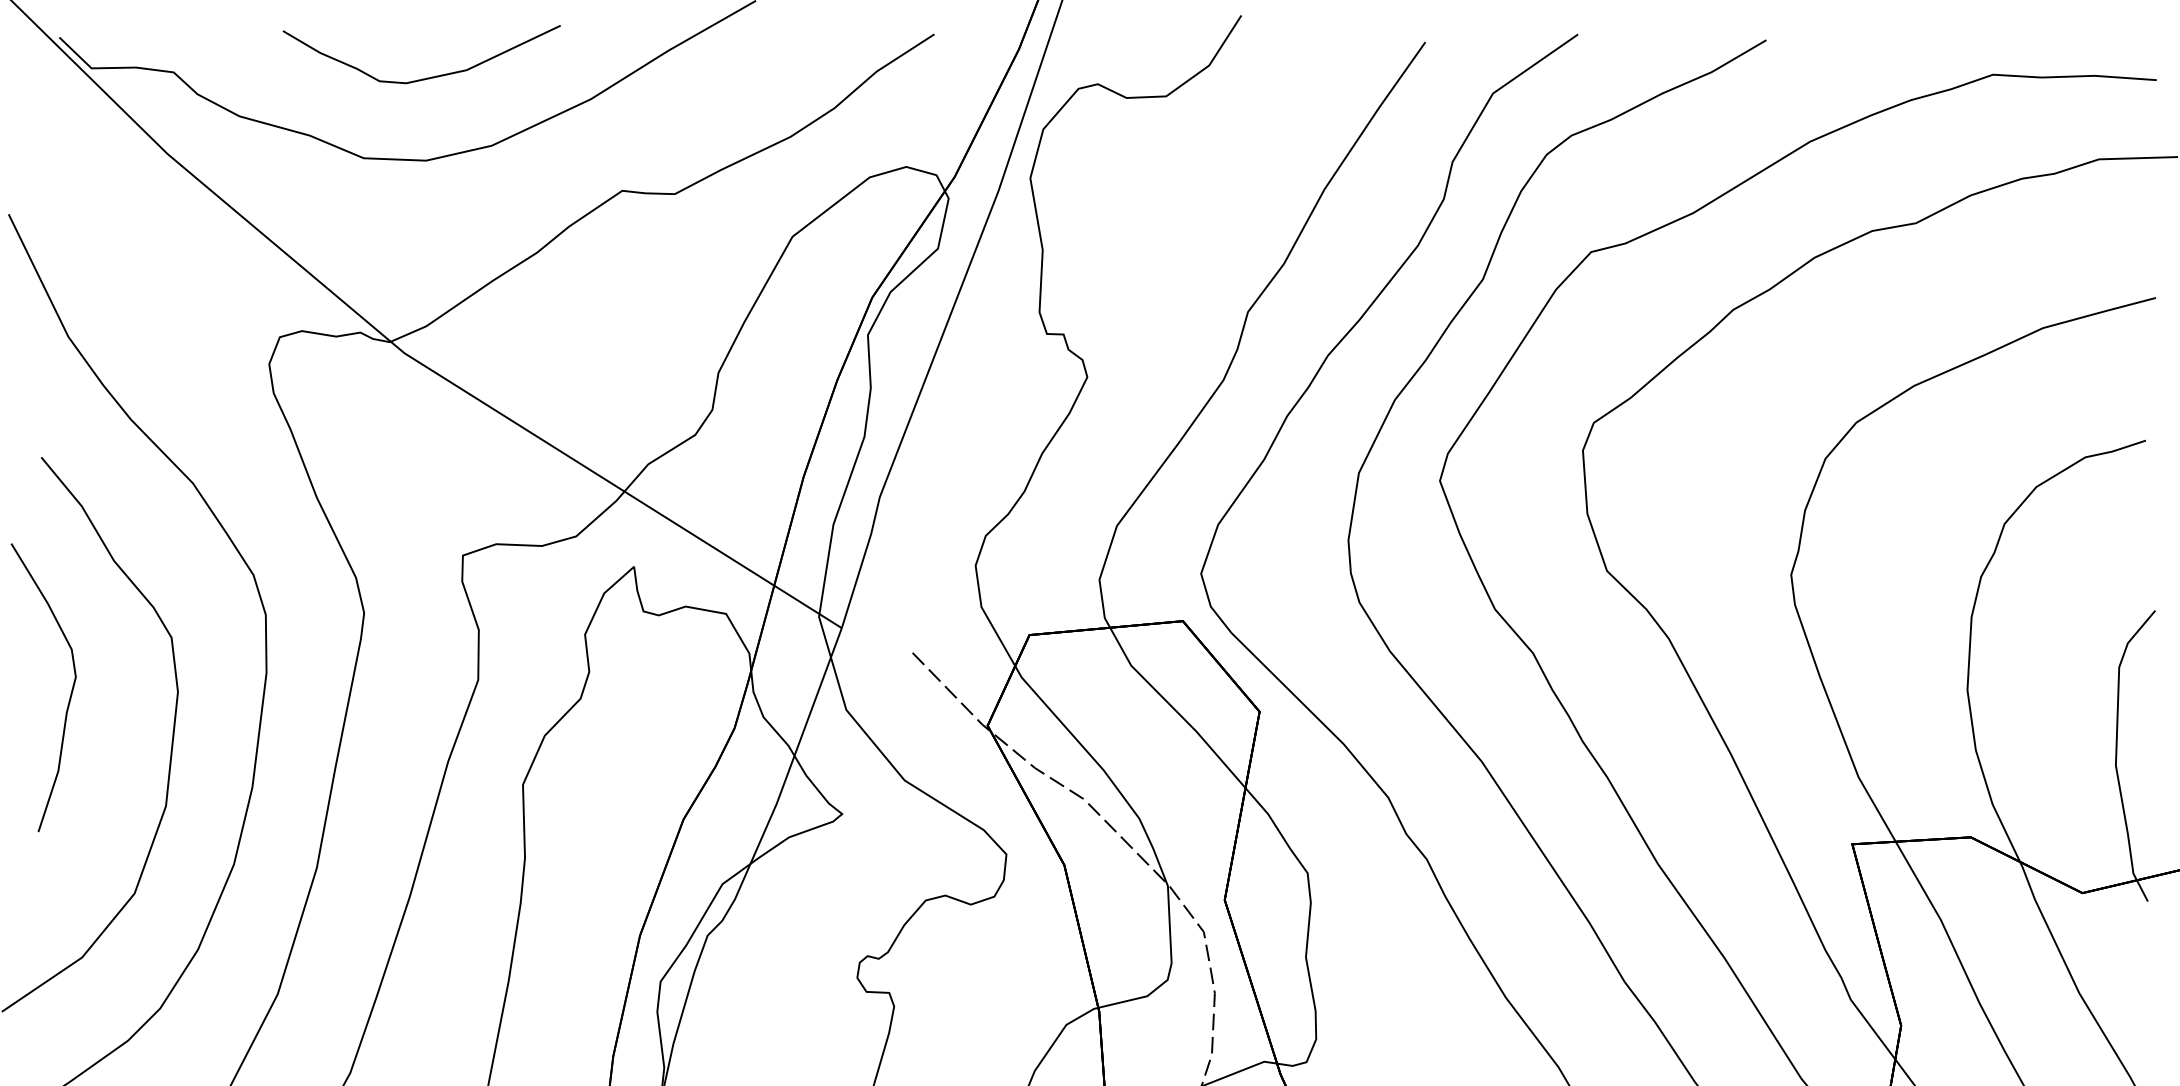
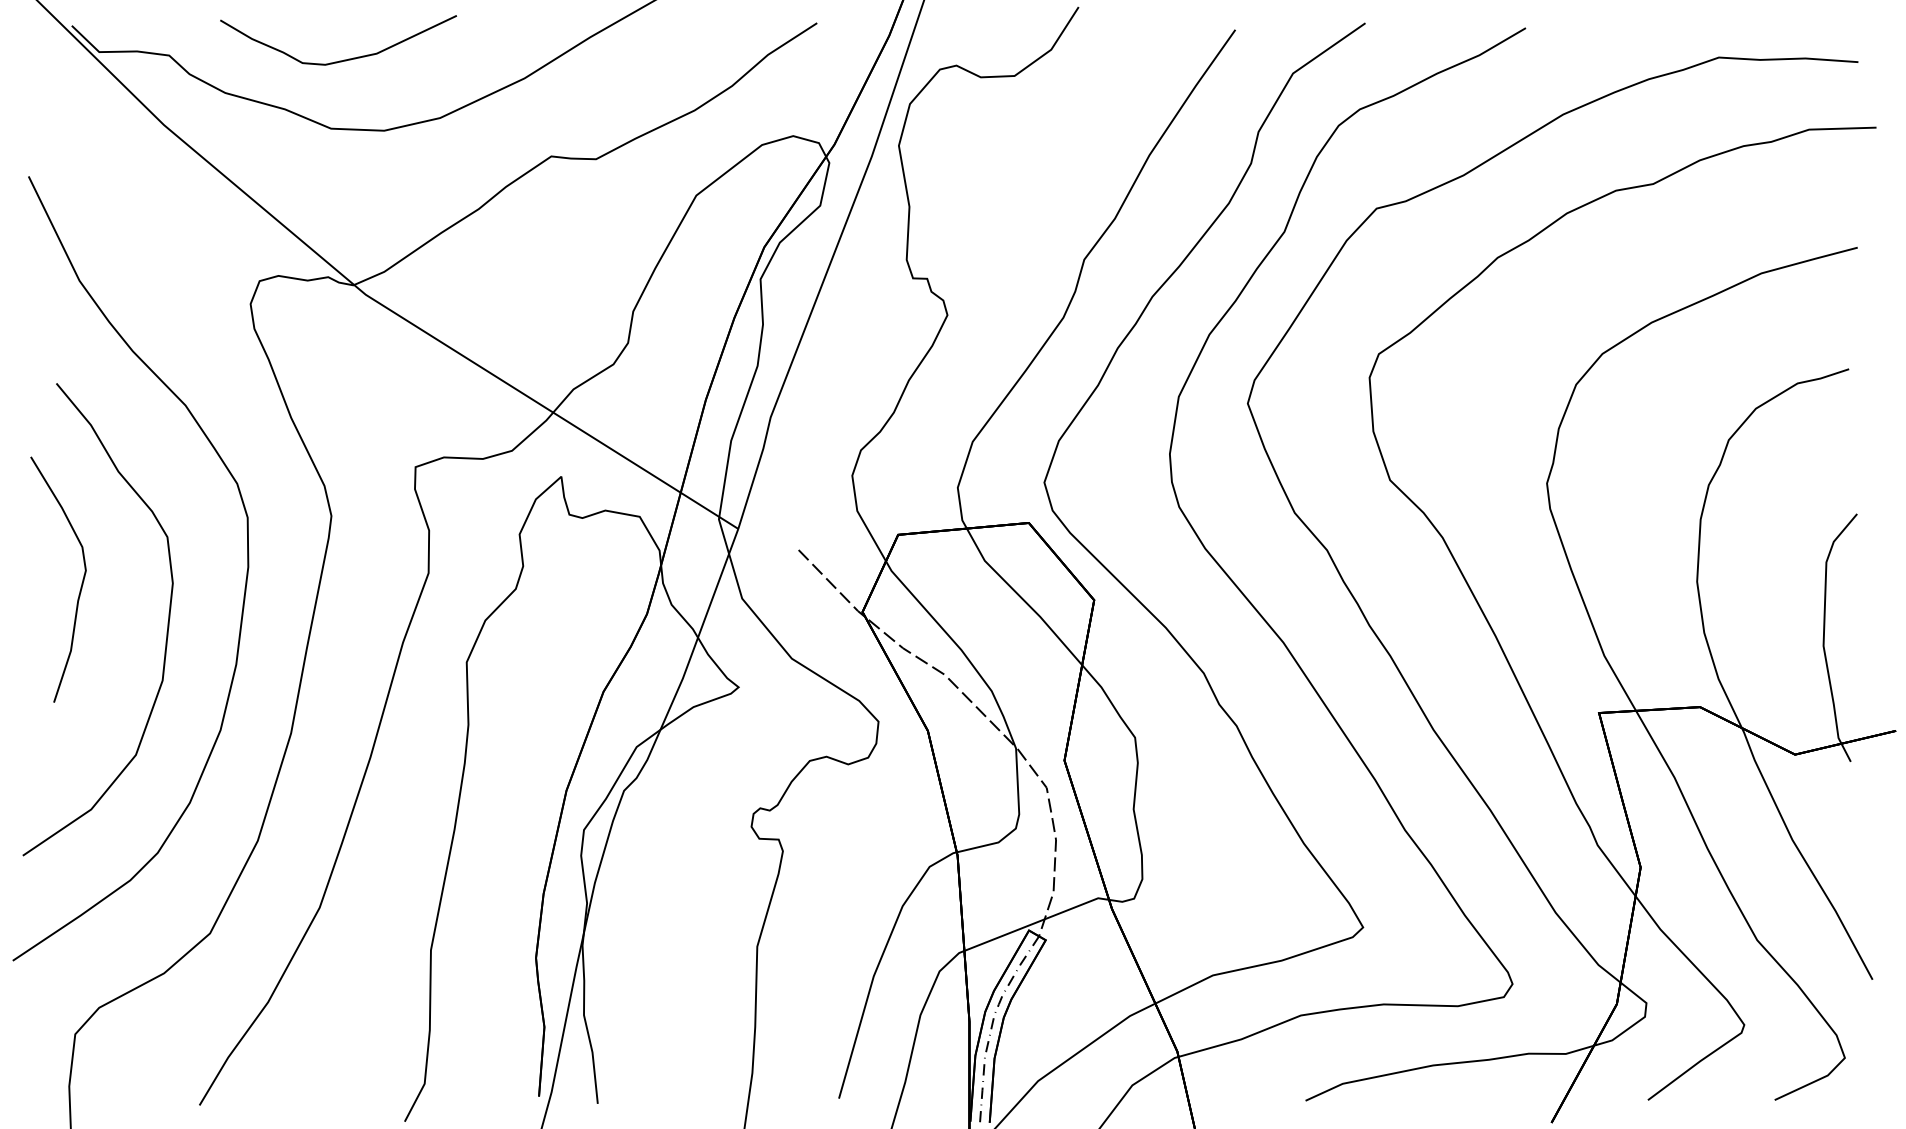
curve: (428, 77) -> (344, 59), moved

